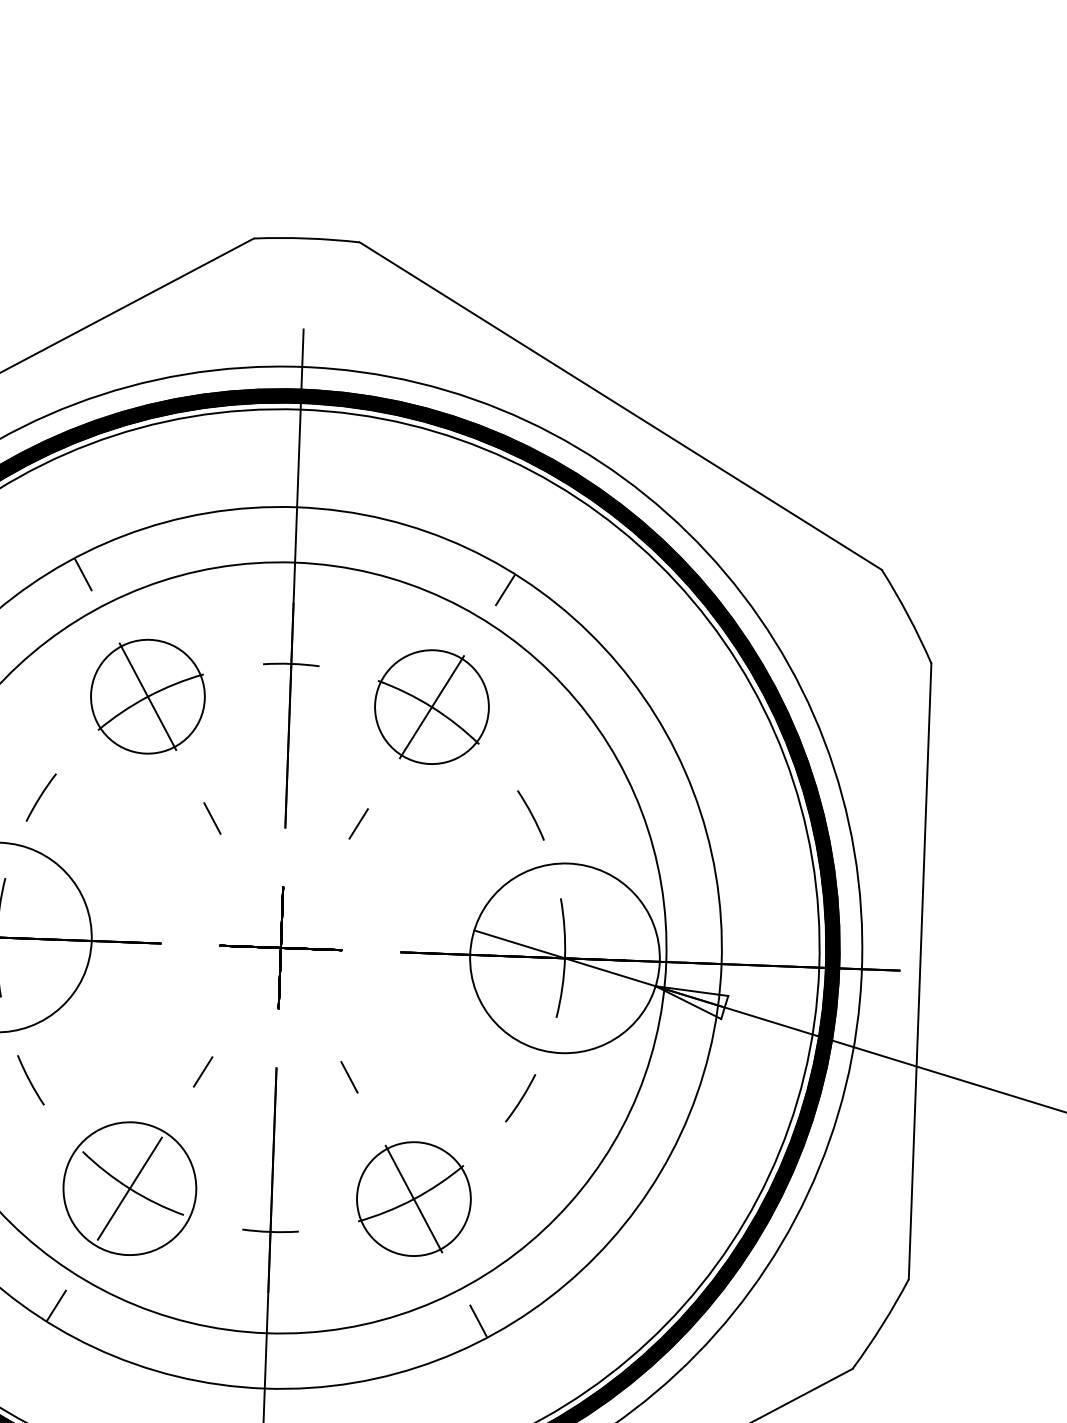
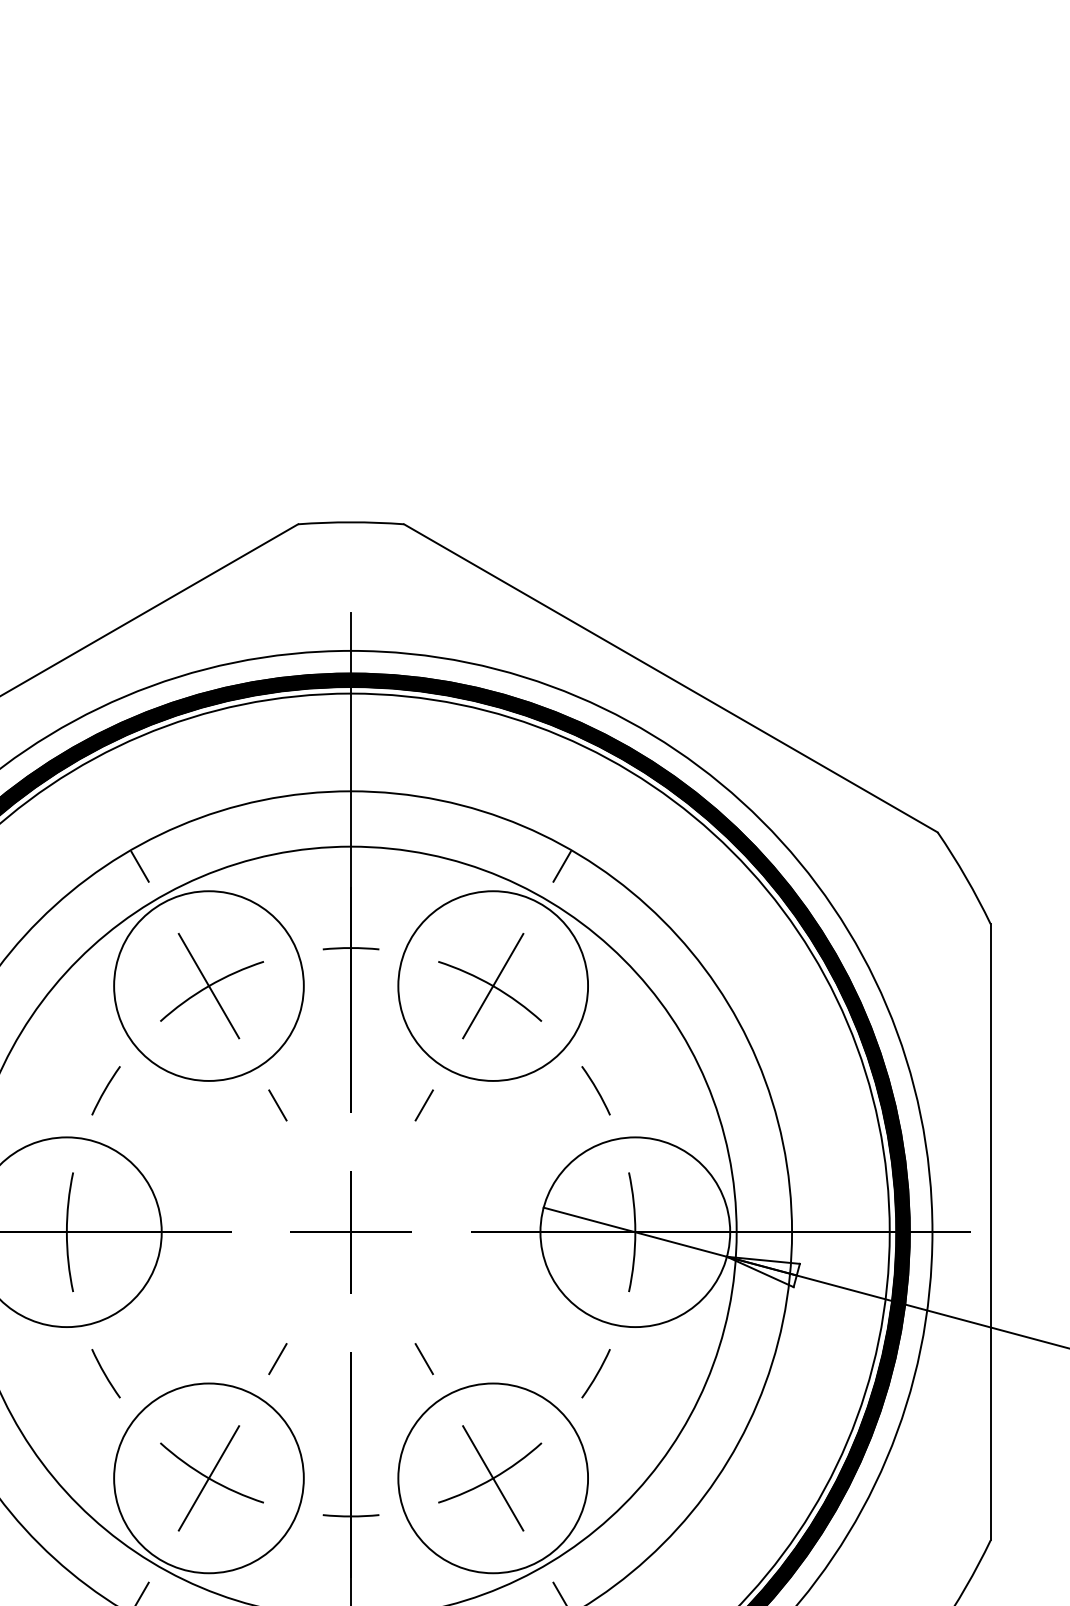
circle: (147, 696) -> (208, 985), size x1.67
circle: (432, 706) -> (493, 985), size x1.67
circle: (129, 1188) -> (208, 1478), size x1.43
circle: (414, 1199) -> (493, 1478), size x1.67

